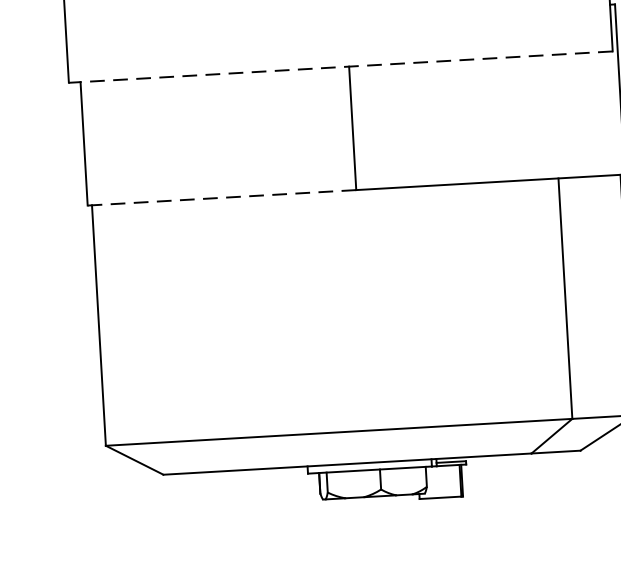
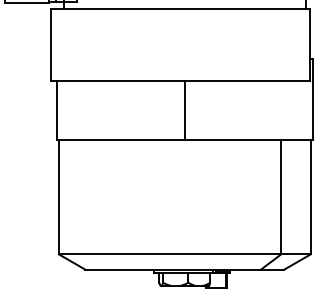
line: (340, 68) -> (180, 81), dashed -> solid
line: (221, 197) -> (120, 139), dashed -> solid

